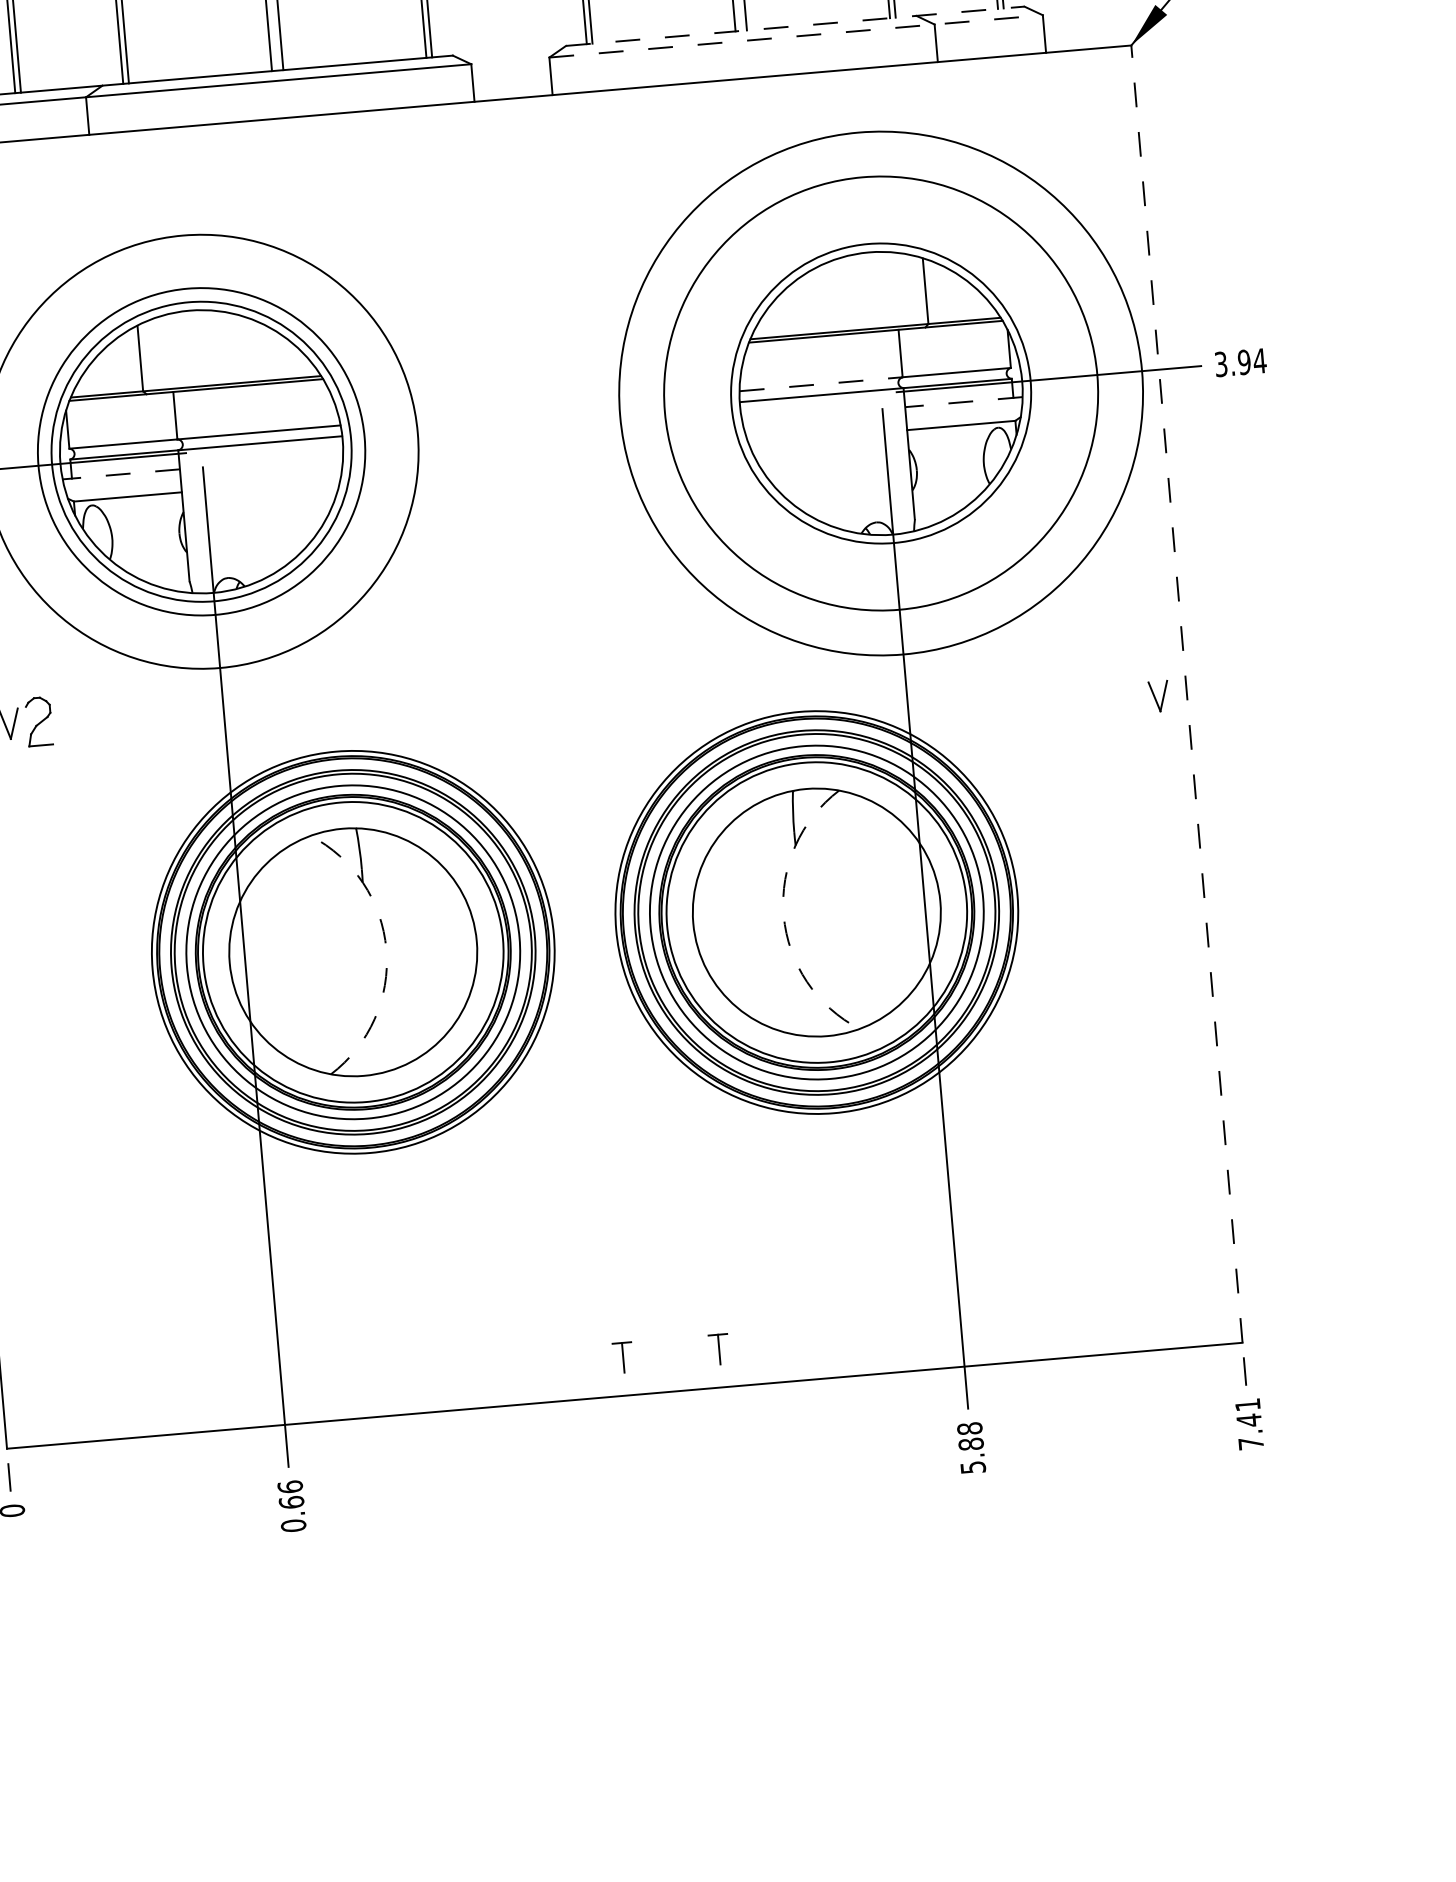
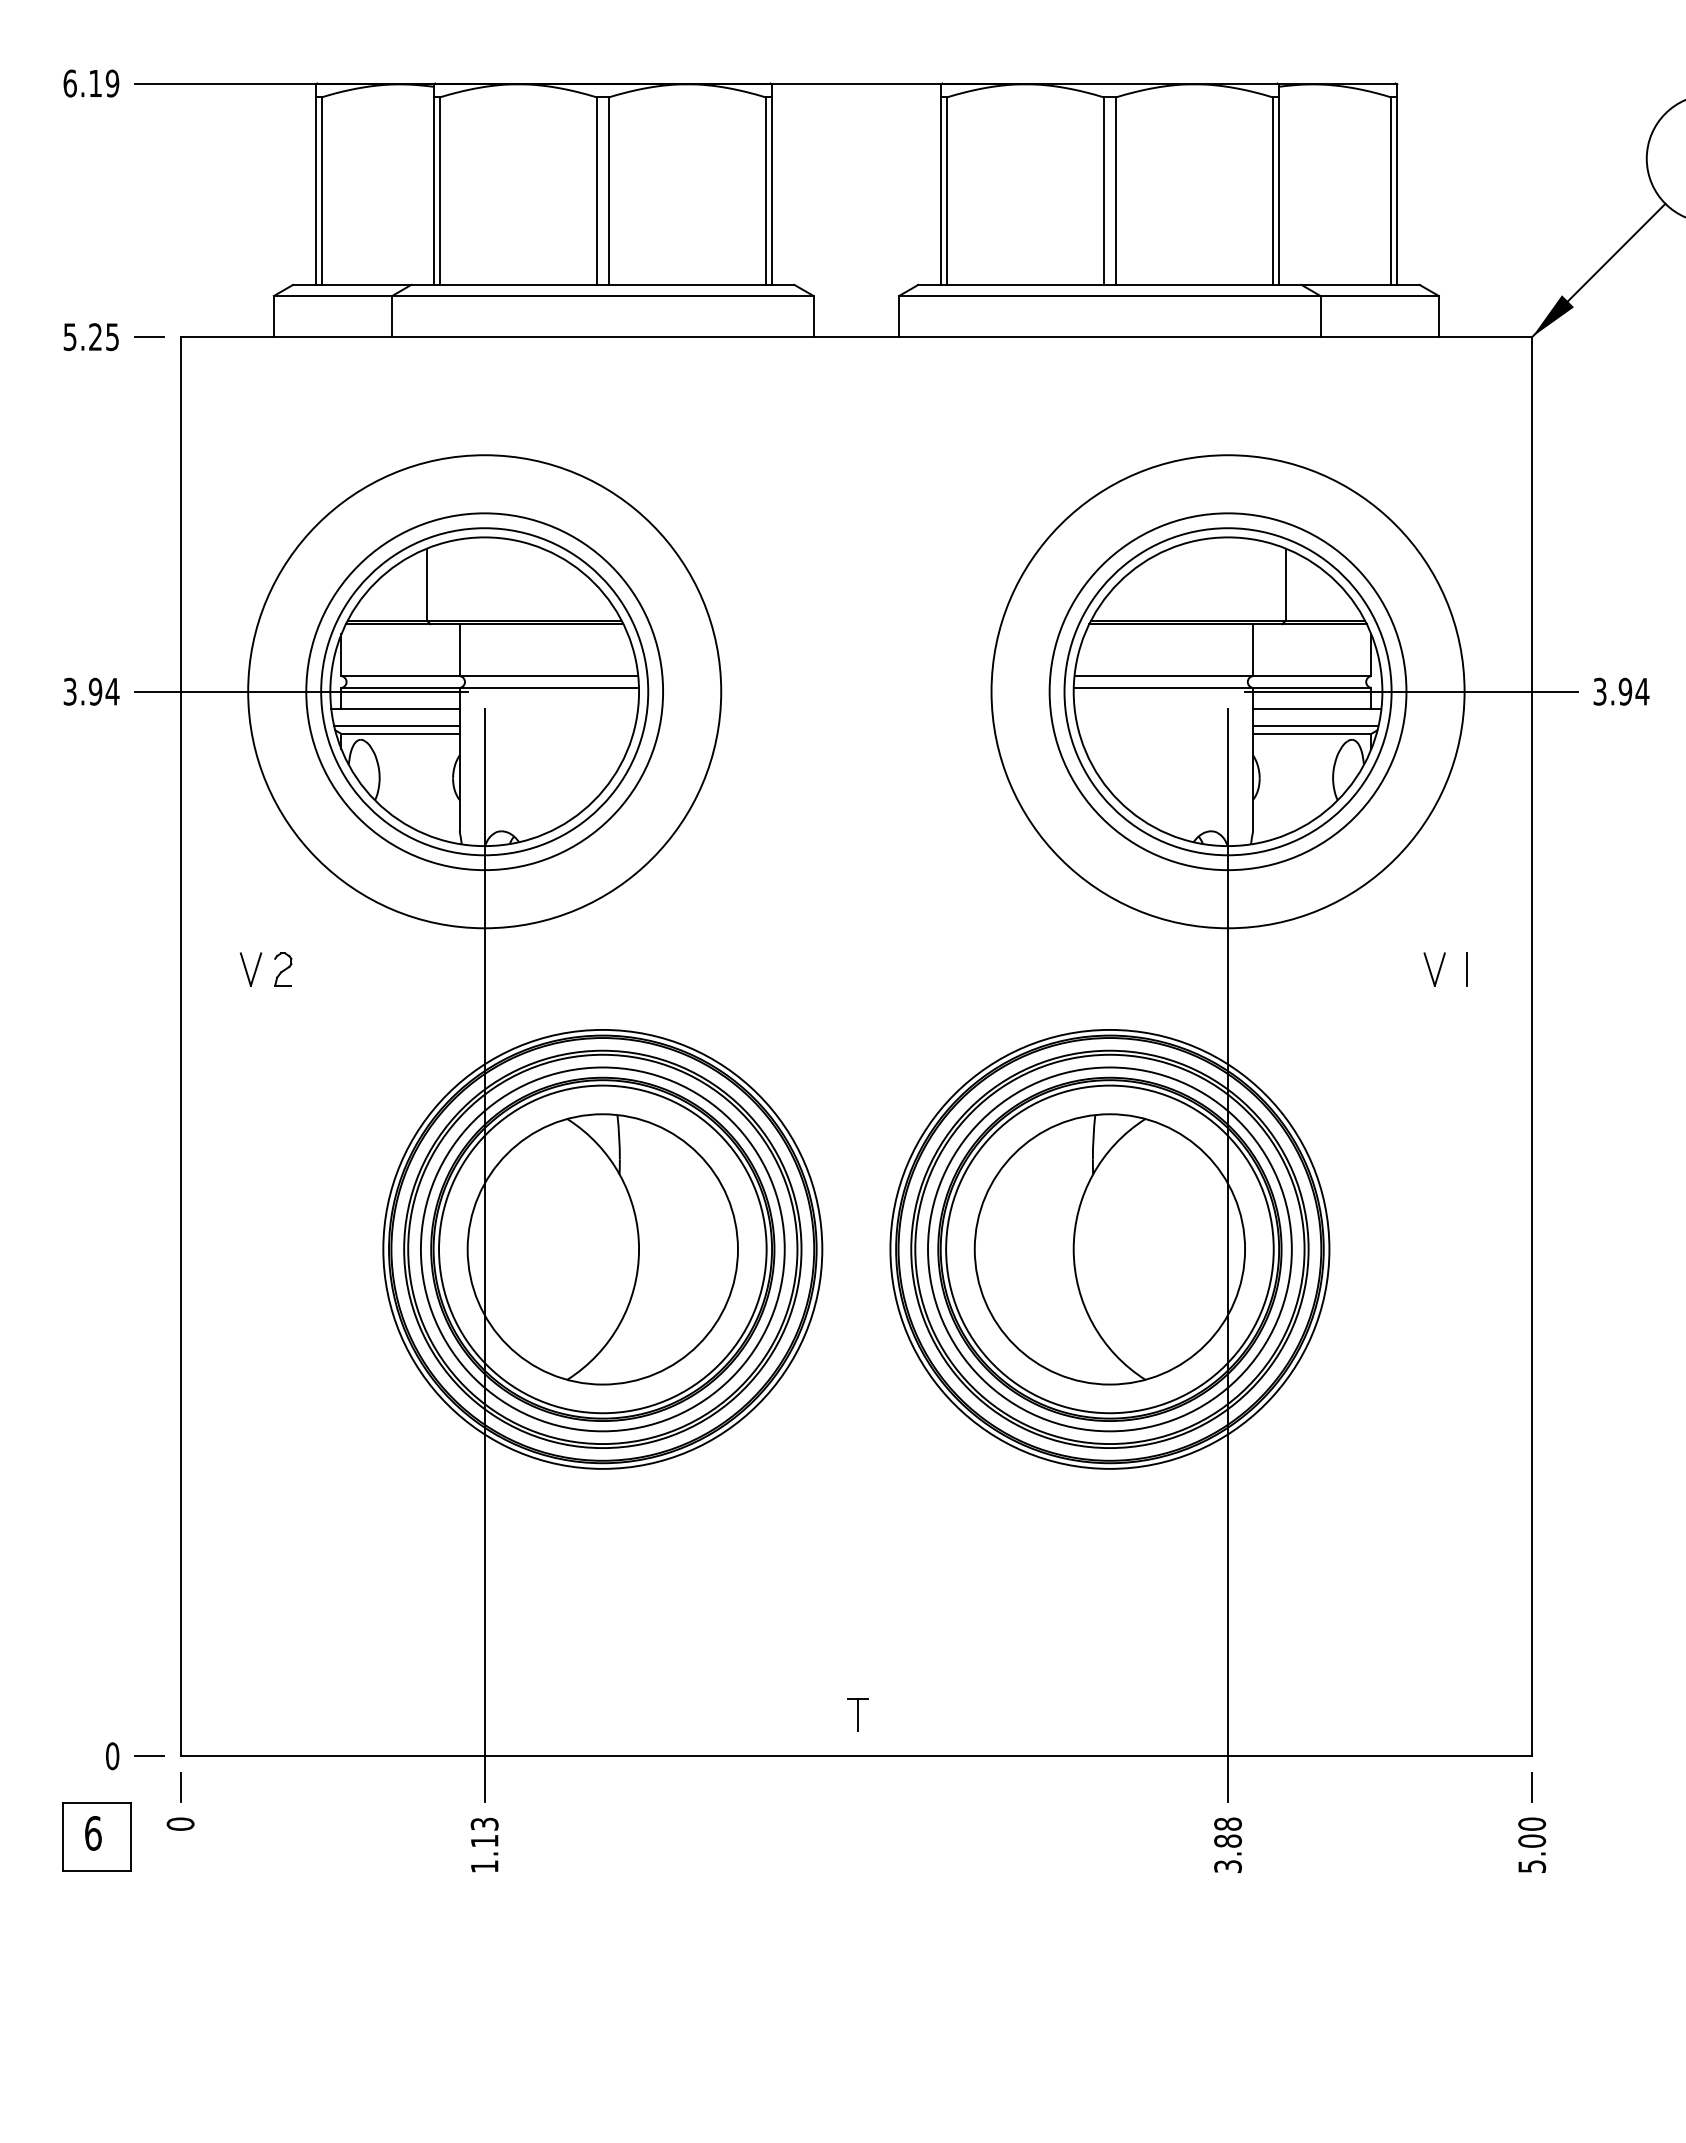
line: (795, 25) -> (1169, 284), dashed -> solid
line: (796, 36) -> (1169, 296), dashed -> solid
line: (821, 384) -> (1164, 676), dashed -> solid
circle: (880, 393) -> (1227, 691), size x0.62
line: (963, 401) -> (1316, 708), dashed -> solid
line: (963, 418) -> (1315, 726), added
line: (121, 474) -> (395, 708), dashed -> solid
line: (123, 490) -> (396, 726), added
line: (1121, 628) -> (1467, 969), added
line: (1187, 693) -> (1532, 1046), dashed -> solid
part: (1158, 696) -> (1434, 969), moved
part: (39, 721) -> (283, 969), size x0.62
arc: (783, 915) -> (1073, 1249), dashed -> solid
arc: (386, 949) -> (639, 1249), dashed -> solid
part: (718, 1349) -> (962, 1714), removed
text: (1249, 1423) -> (1532, 1844), 7.41 -> 5.00
text: (972, 1467) -> (1227, 1866), 5.88 -> 3.88
text: (291, 1506) -> (484, 1845), 0.66 -> 1.13

